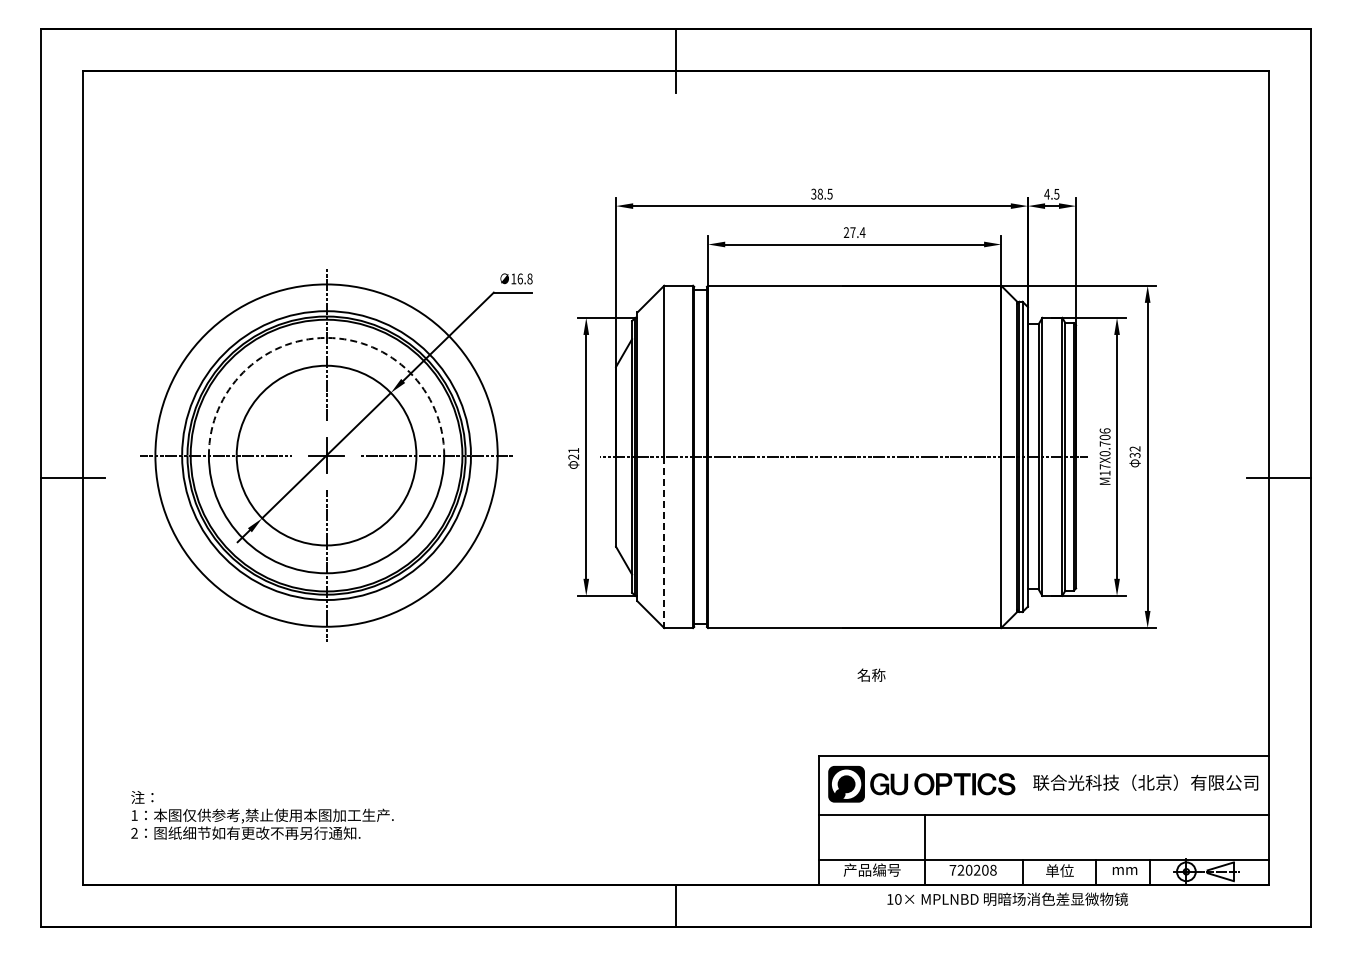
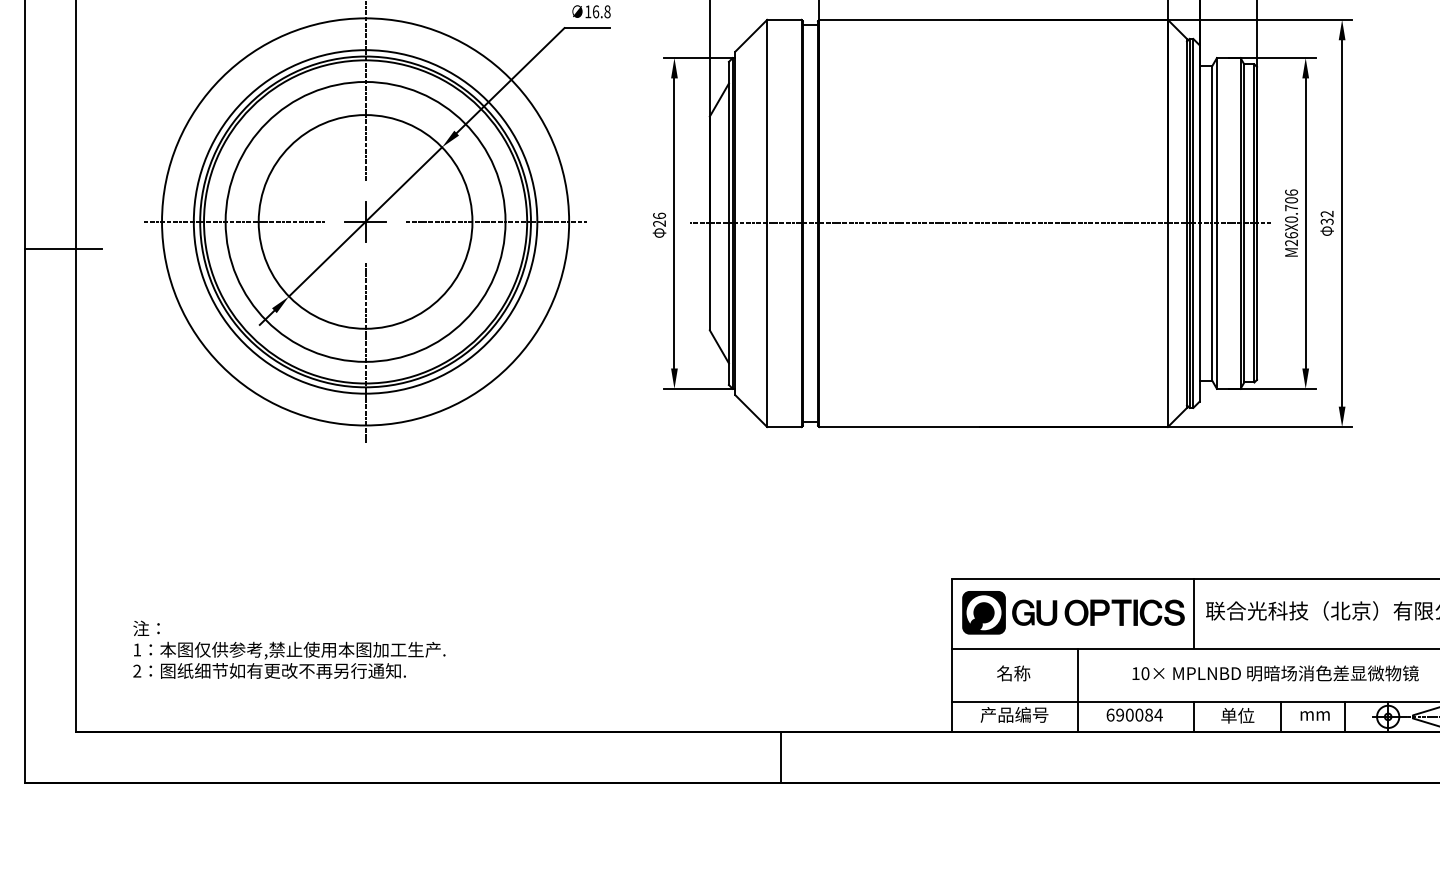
arc: (326, 337) -> (365, 81), dashed -> solid
text: (573, 450) -> (659, 215), 21 -> 26
text: (1104, 469) -> (1290, 238), M17X0.706 -> M26X0.706
line: (664, 542) -> (767, 325), dashed -> solid
text: (871, 674) -> (1013, 672), moved
line: (1023, 785) -> (1194, 614), added
text: (972, 869) -> (1133, 714), 720208 -> 690084
text: (1007, 898) -> (1275, 672), moved

